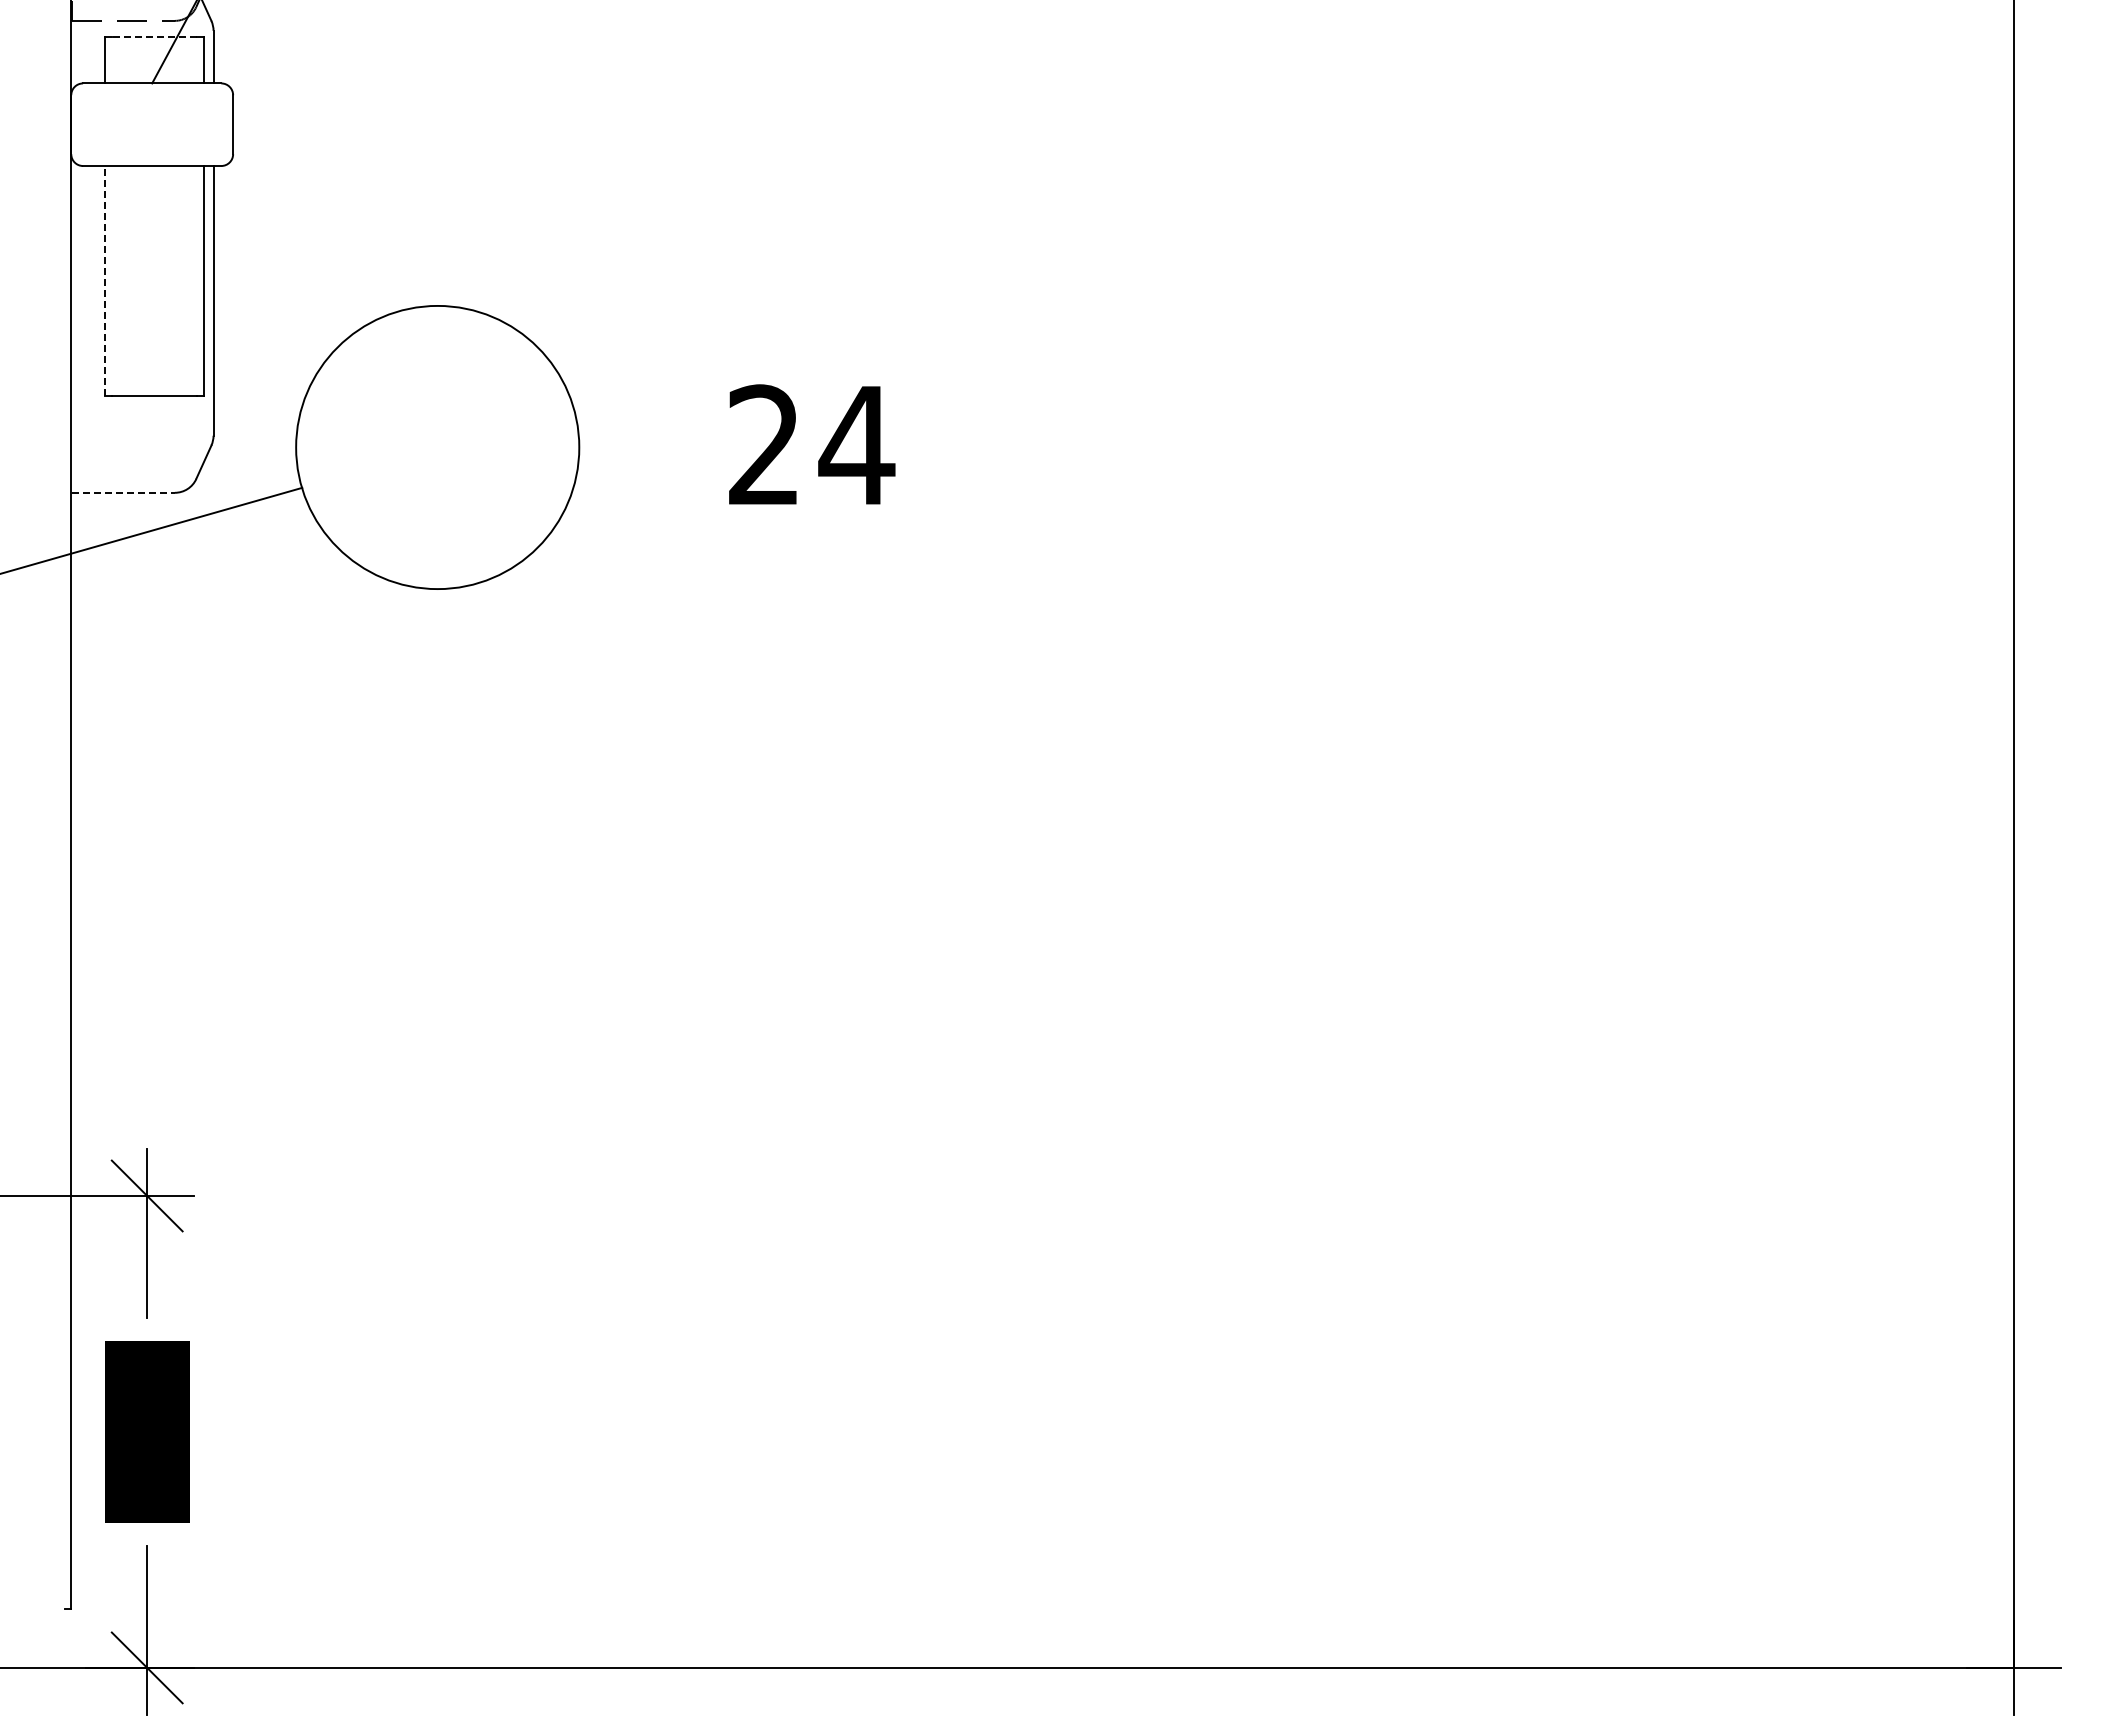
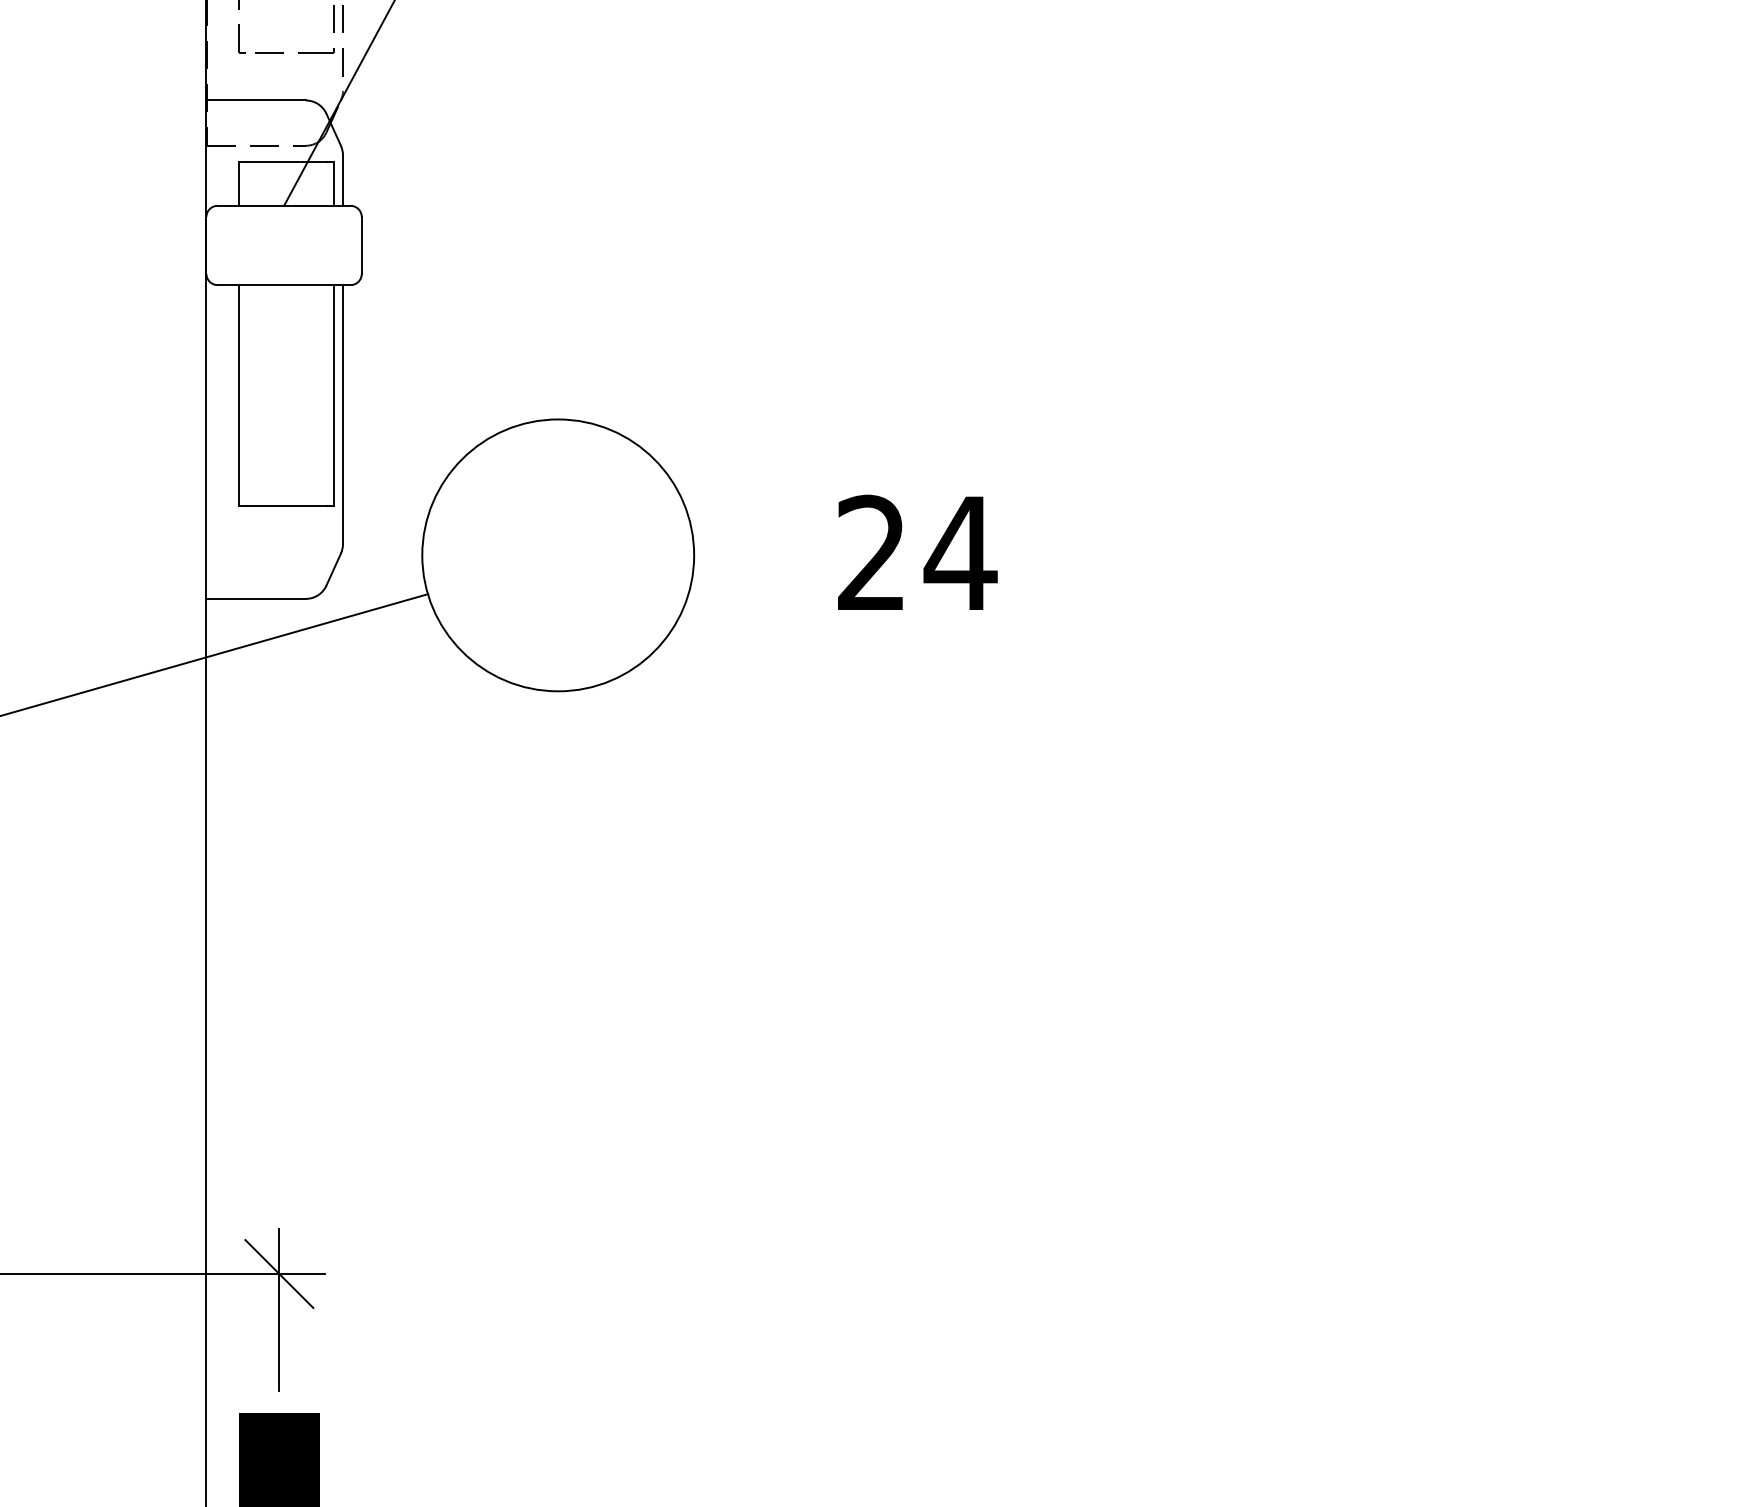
line: (154, 37) -> (286, 161), dashed -> solid
line: (105, 280) -> (239, 395), dashed -> solid
line: (123, 492) -> (256, 598), dashed -> solid

